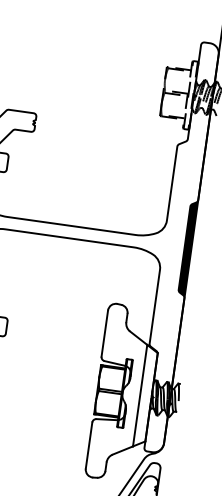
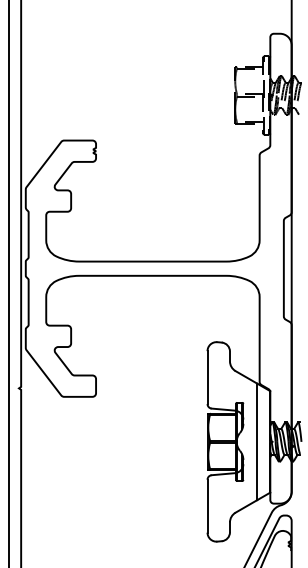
fill: (187, 248) -> (287, 268), removed

